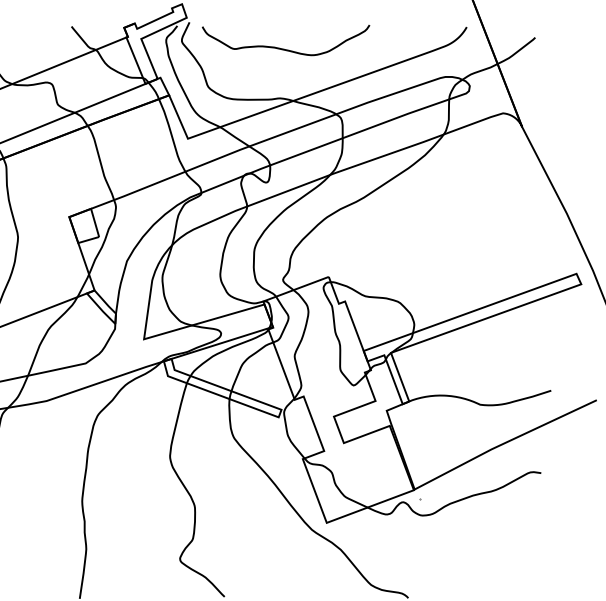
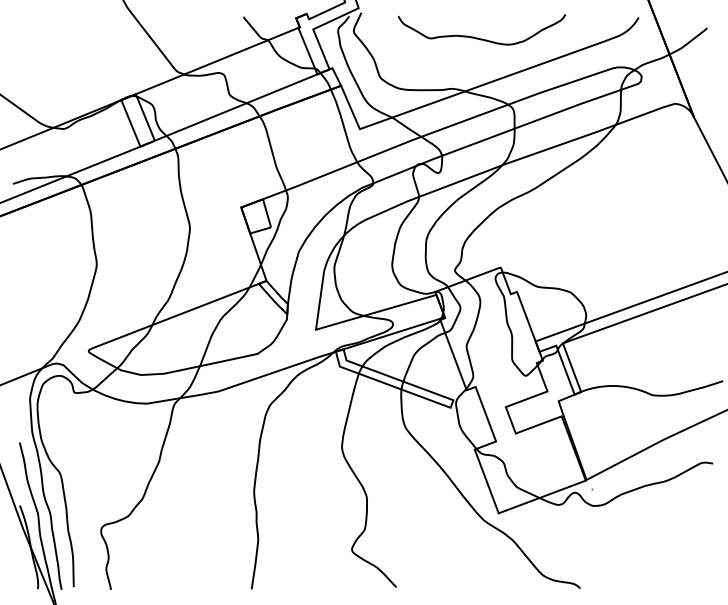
curve: (282, 48) -> (478, 37), moved

